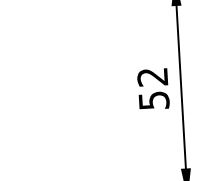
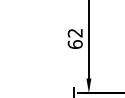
text: (152, 100) -> (74, 44), 52 -> 62

